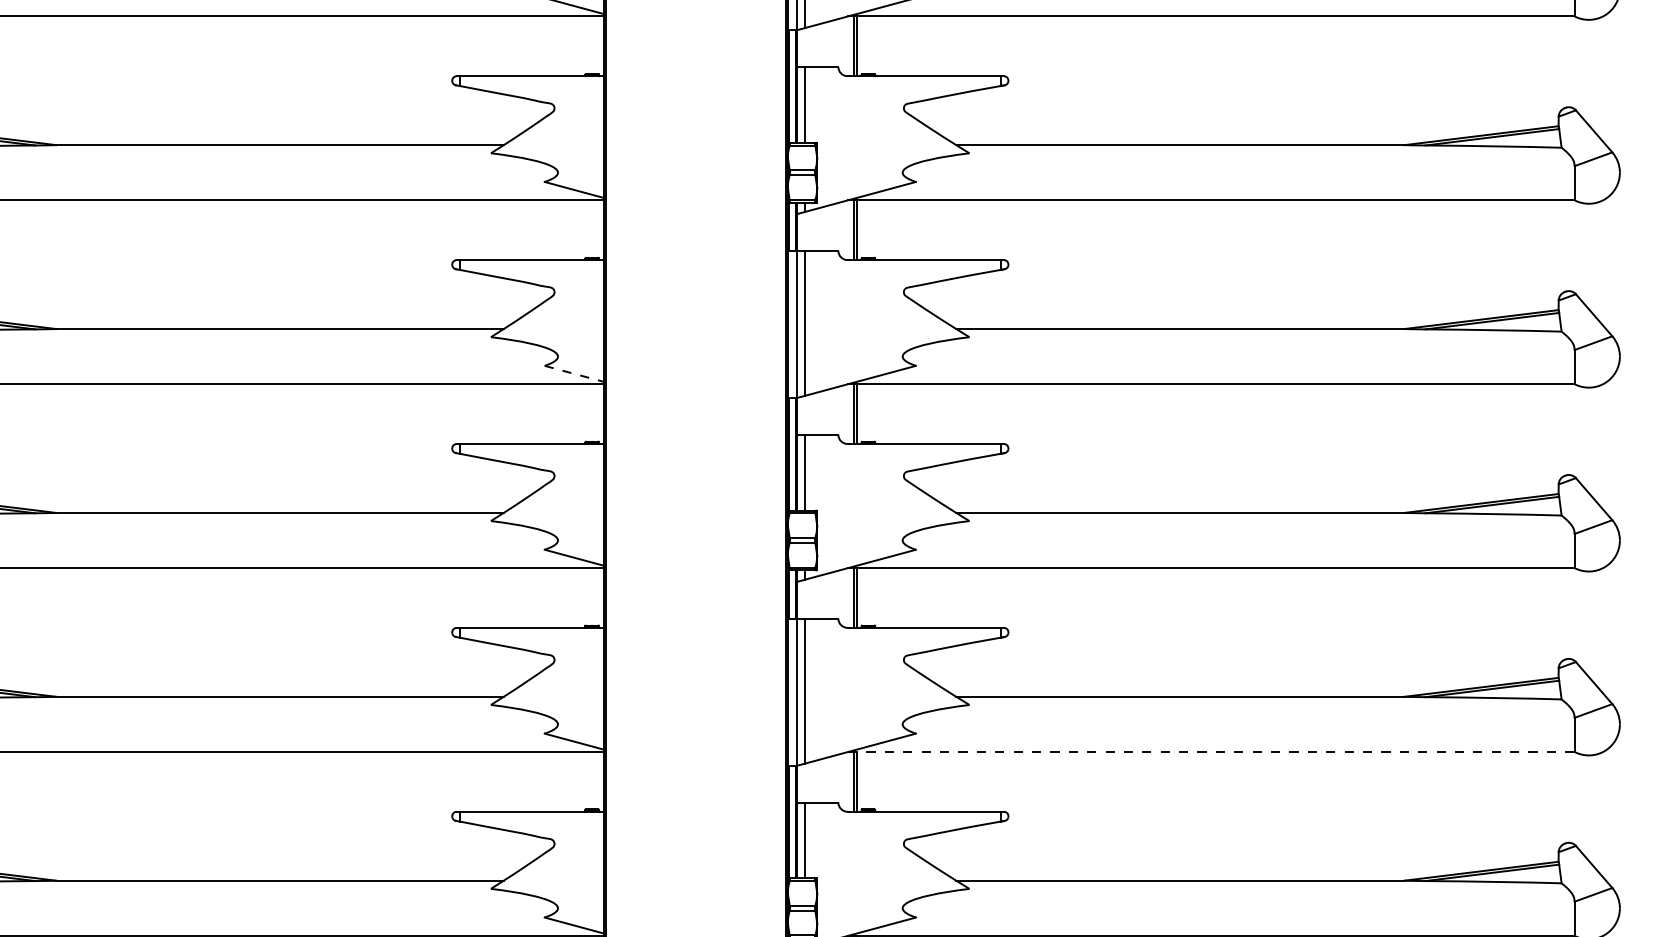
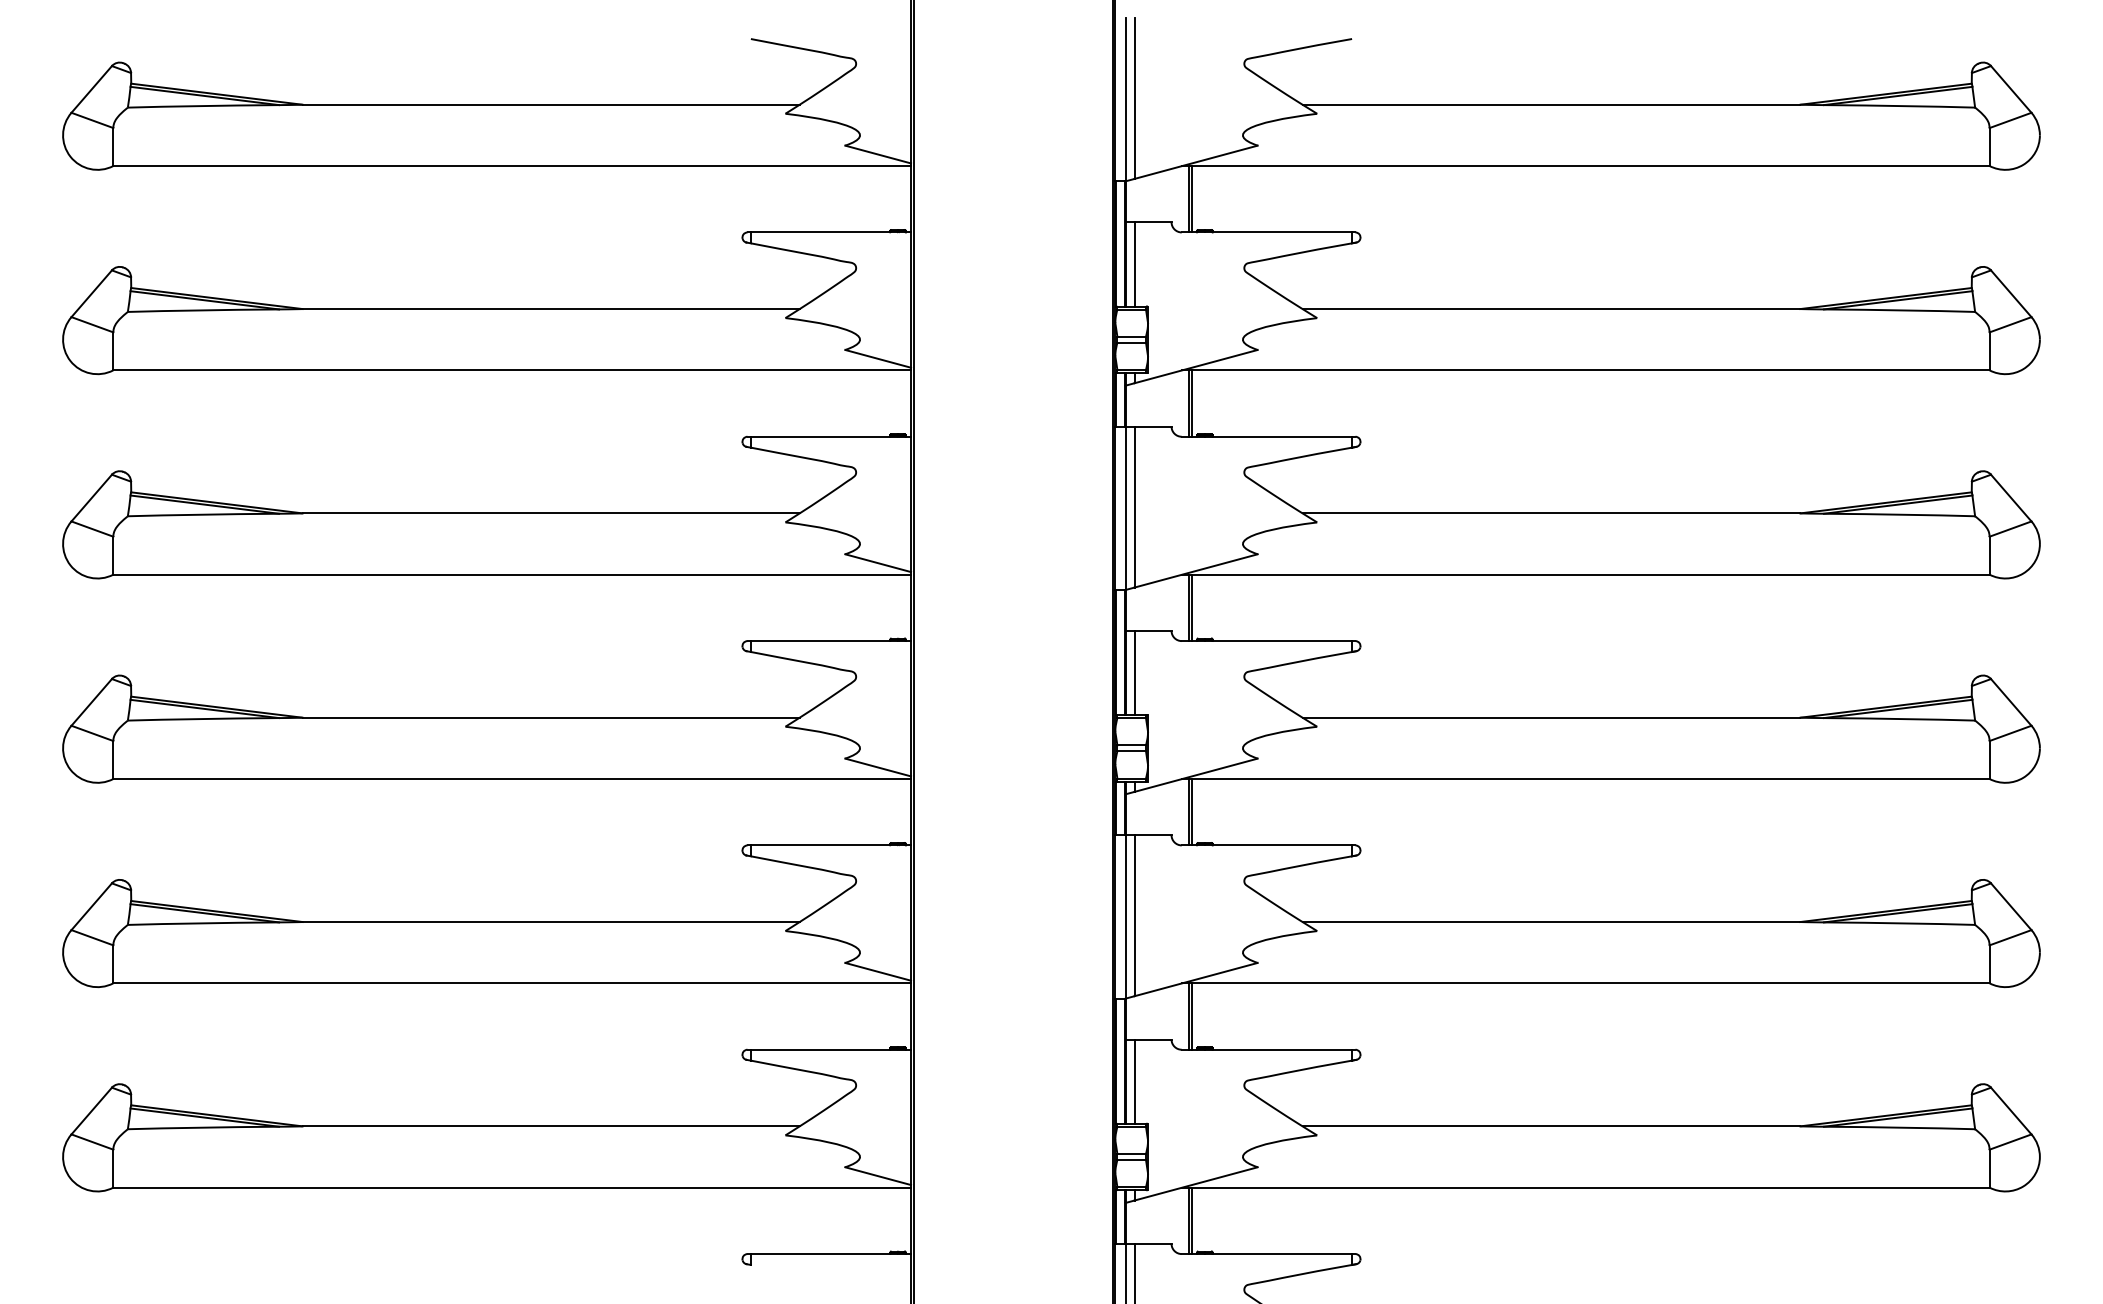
line: (574, 374) -> (878, 563), dashed -> solid
line: (1210, 752) -> (1585, 983), dashed -> solid

